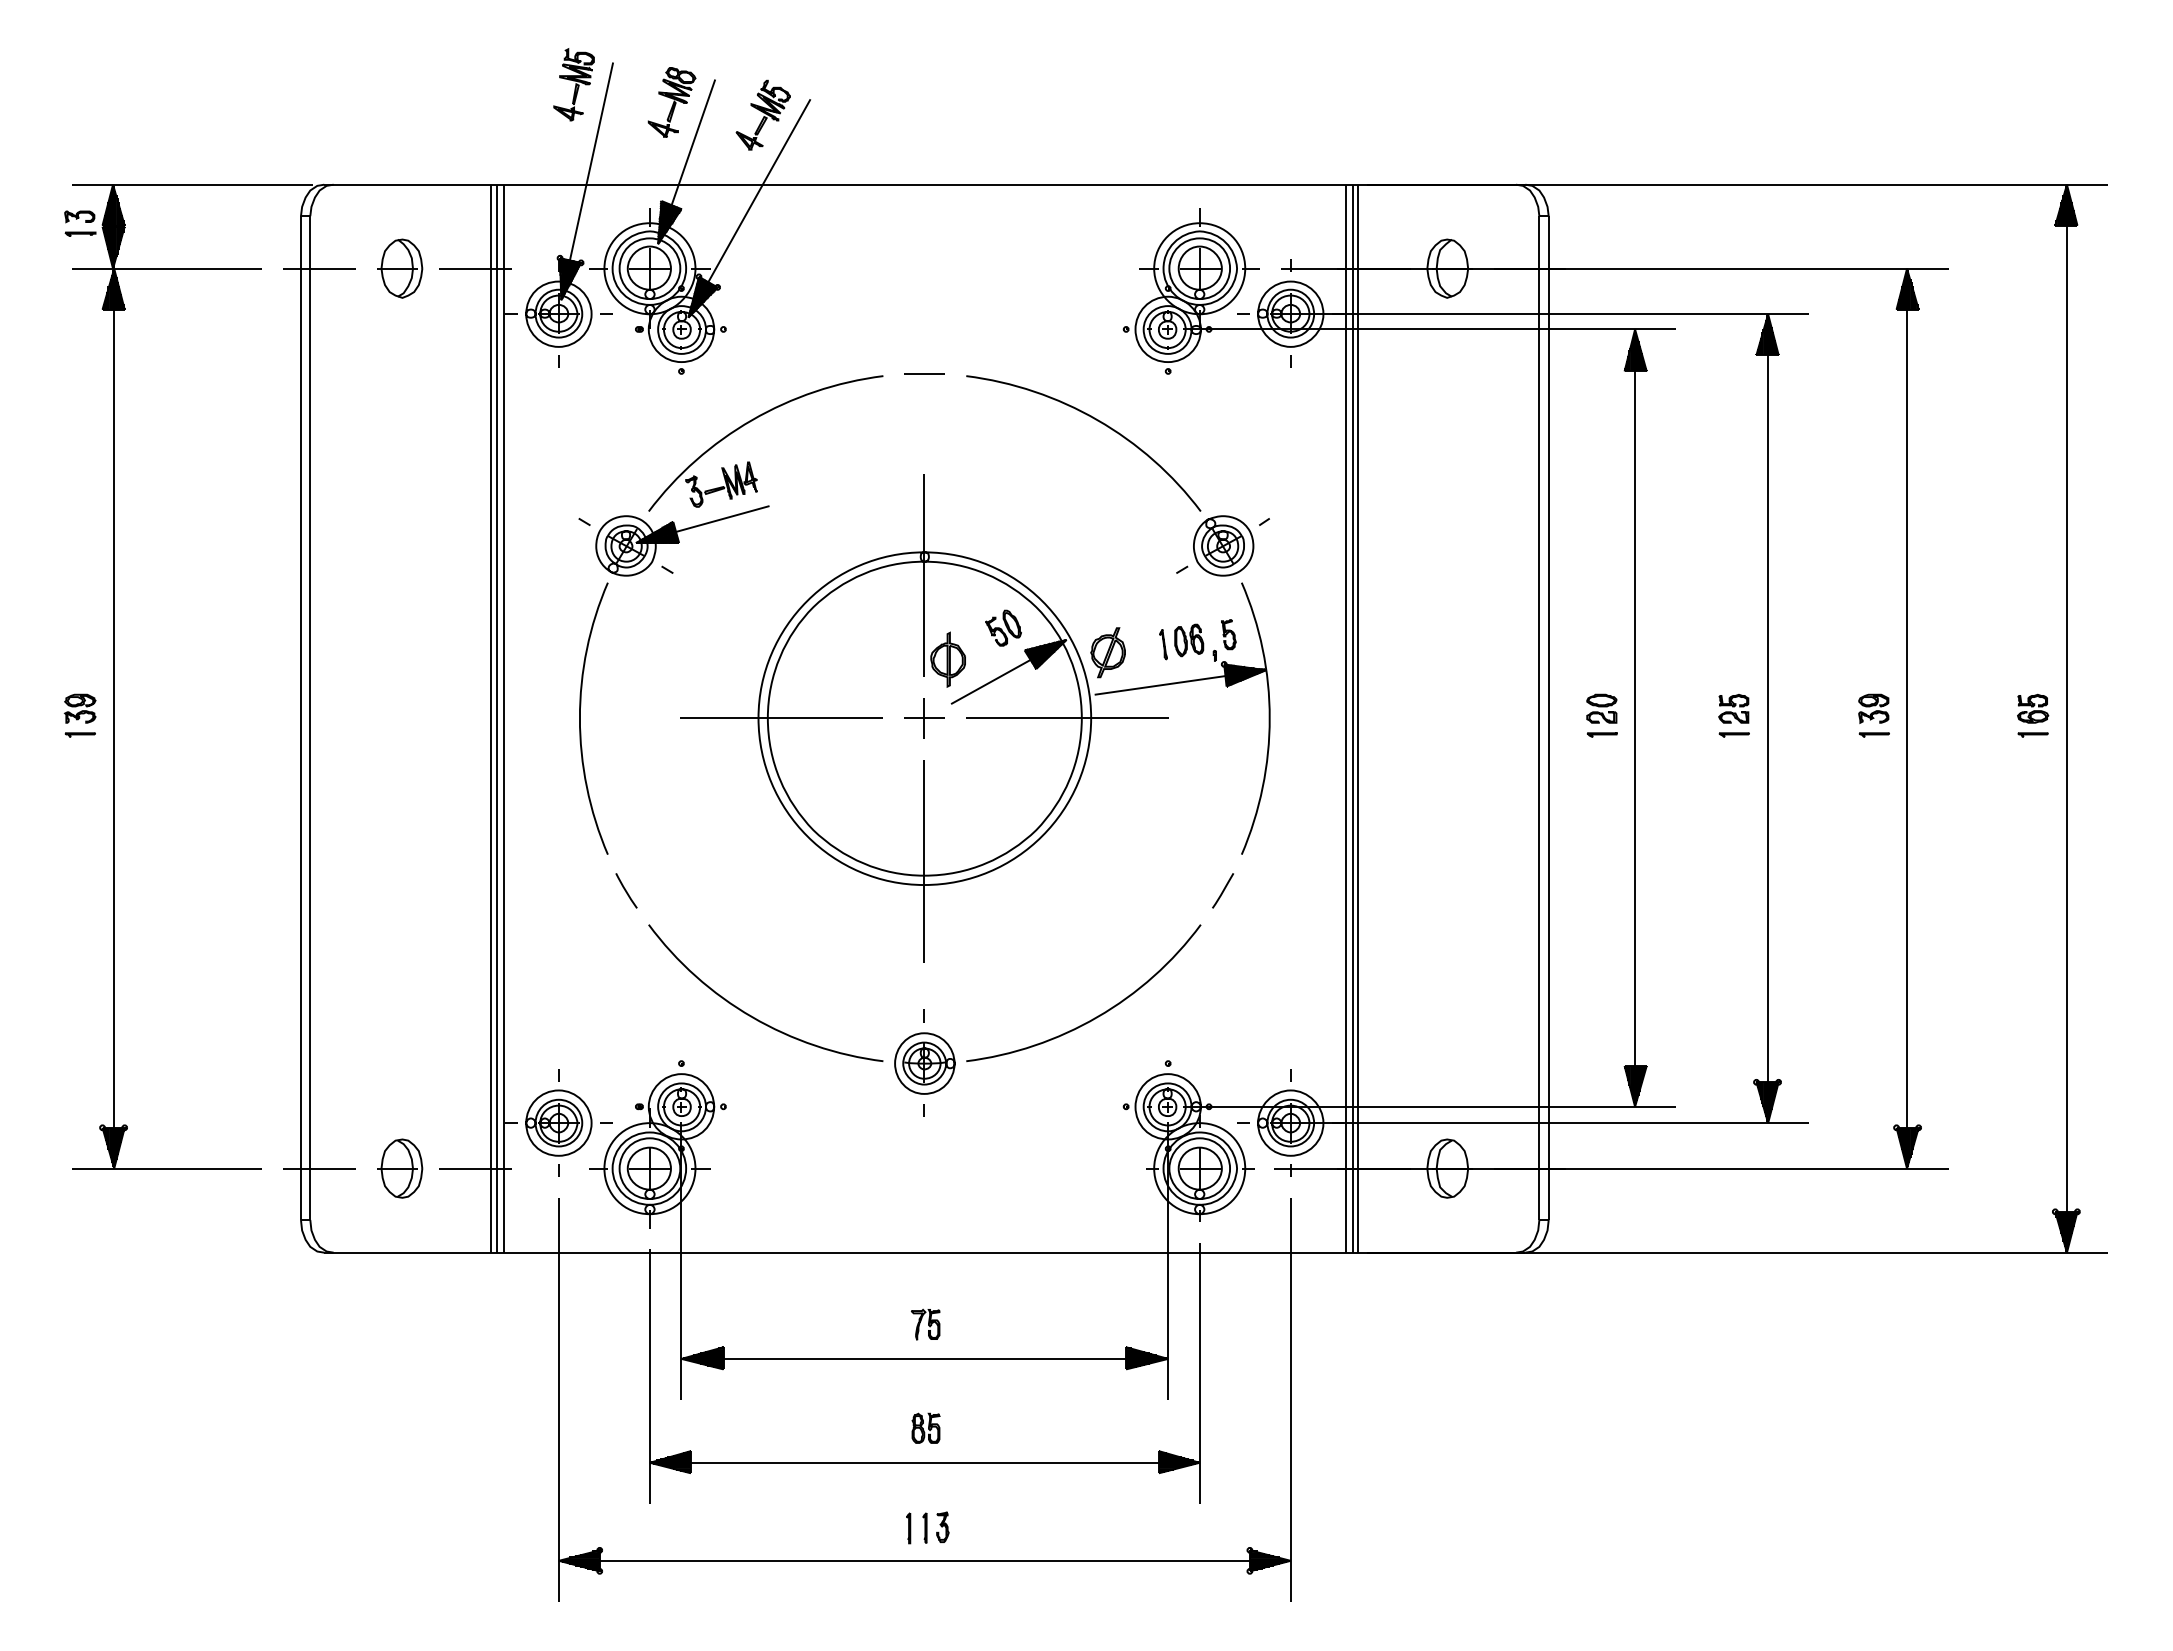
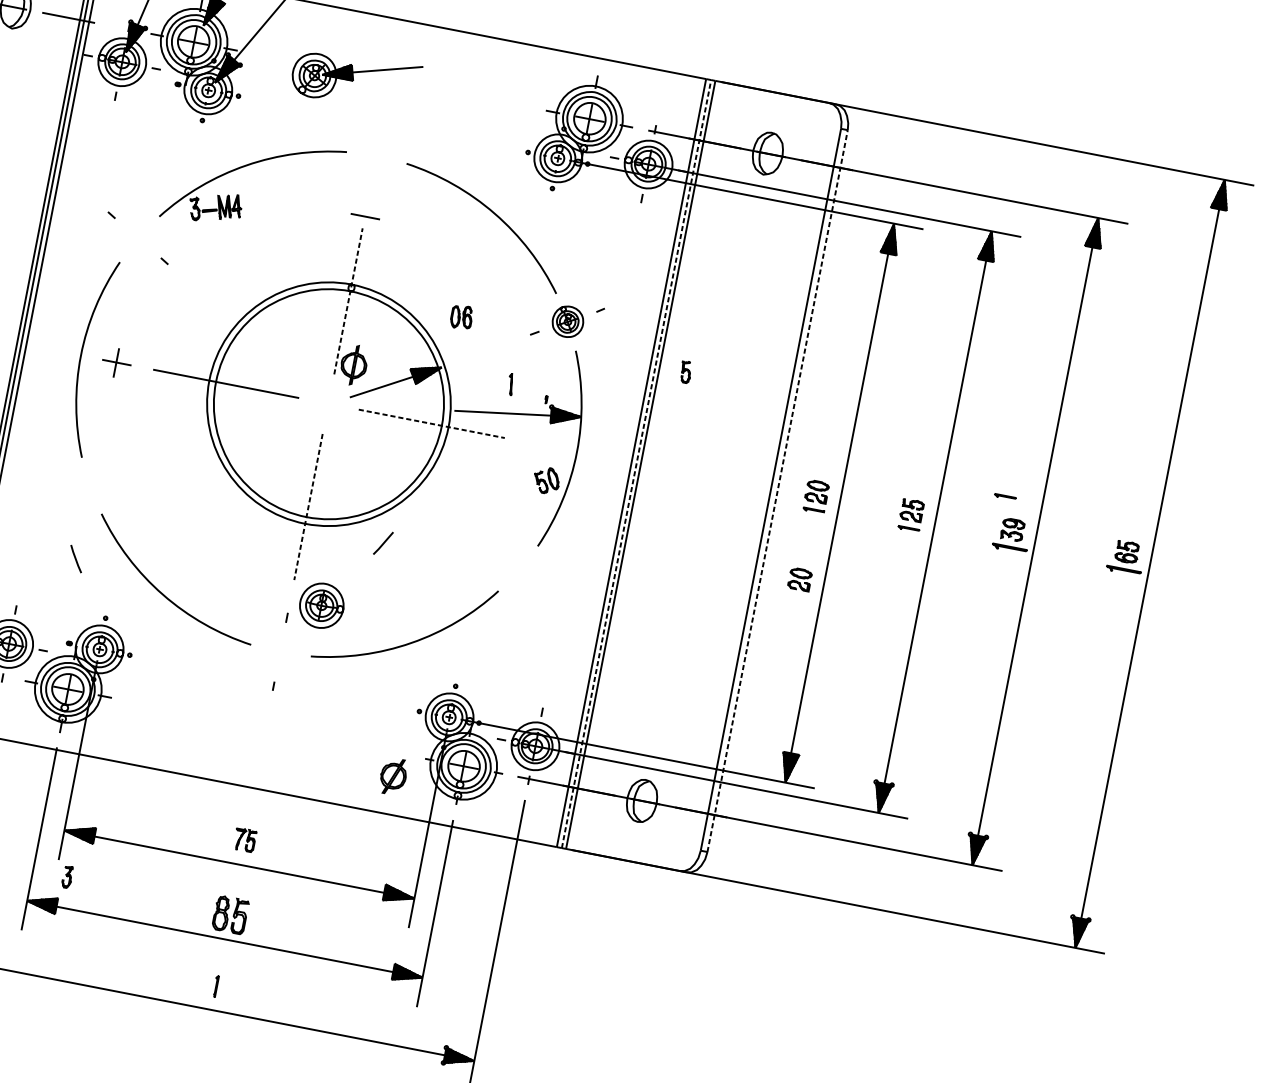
line: (924, 373) -> (365, 216), moved
part: (682, 540) -> (355, 79), moved
part: (1223, 545) -> (567, 321), size x0.7
line: (924, 575) -> (348, 301), solid -> dashed
part: (1003, 627) -> (546, 480), moved
part: (1228, 634) -> (685, 371), moved
part: (1189, 640) -> (461, 317), moved
part: (1107, 652) -> (392, 776), moved
part: (1854, 666) -> (1004, 496), added
part: (924, 718) -> (116, 362), moved
line: (1067, 718) -> (431, 424), solid -> dashed
line: (1352, 718) -> (636, 463), solid -> dashed
line: (1548, 718) -> (777, 491), solid -> dashed
part: (1873, 734) -> (1008, 548), size x1.6
part: (2032, 734) -> (1123, 570), size x1.6
part: (1601, 830) -> (799, 579), added
line: (924, 861) -> (308, 506), solid -> dashed
line: (626, 890) -> (76, 558), moved
line: (1222, 890) -> (383, 543), moved
part: (924, 1063) -> (321, 605), moved
part: (925, 1427) -> (230, 914), size x1.6
part: (942, 1527) -> (67, 877), moved
part: (908, 1528) -> (203, 984), removed

